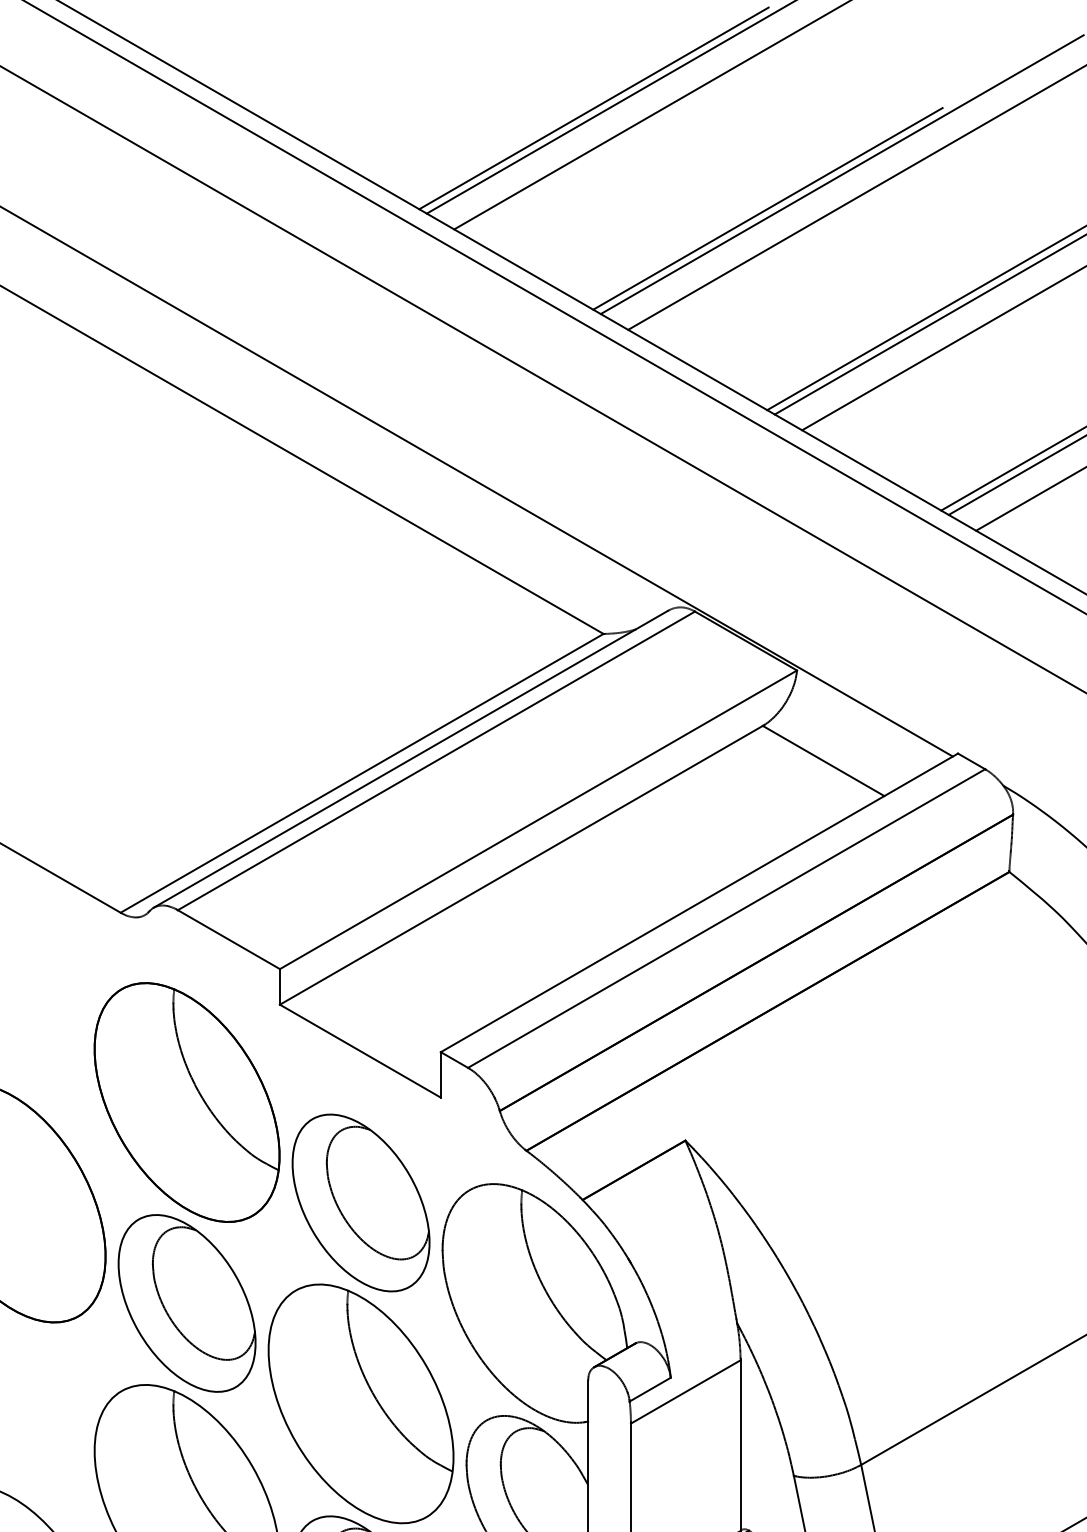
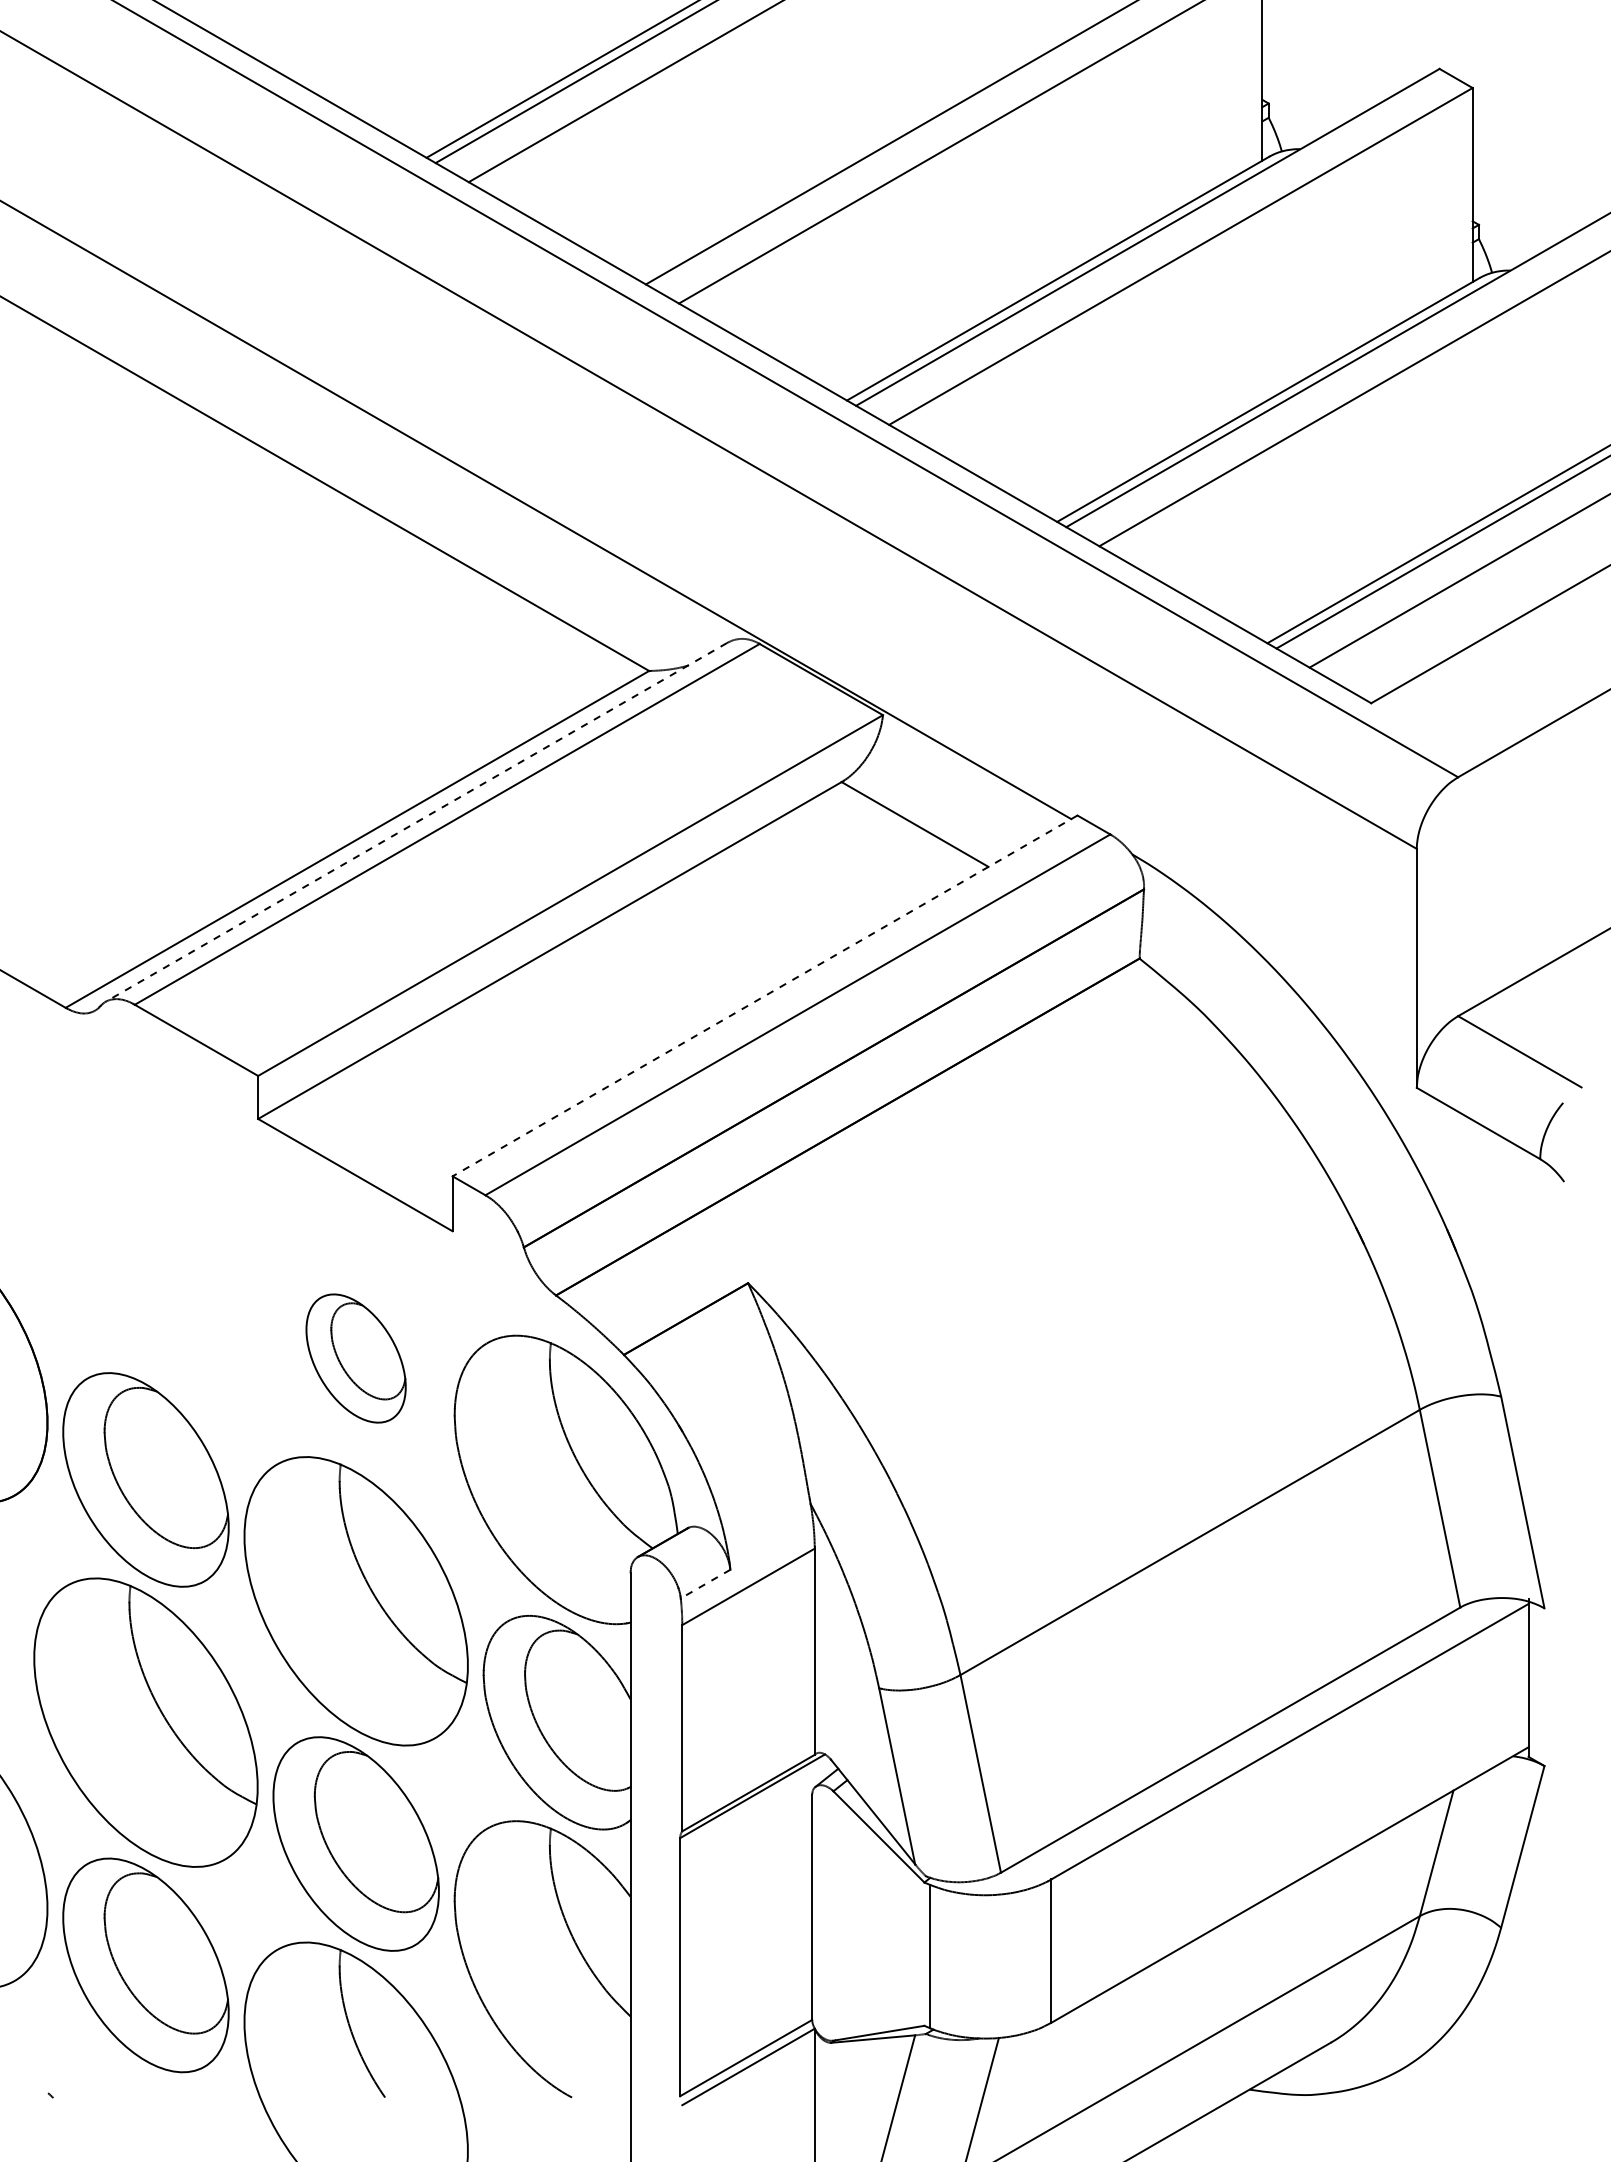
line: (767, 209) -> (847, 157), removed
line: (410, 759) -> (416, 822), solid -> dashed
line: (699, 902) -> (765, 995), solid -> dashed
part: (186, 1102) -> (145, 1237), removed
part: (360, 1202) -> (355, 1358), size x0.6
line: (650, 1389) -> (705, 1584), solid -> dashed

